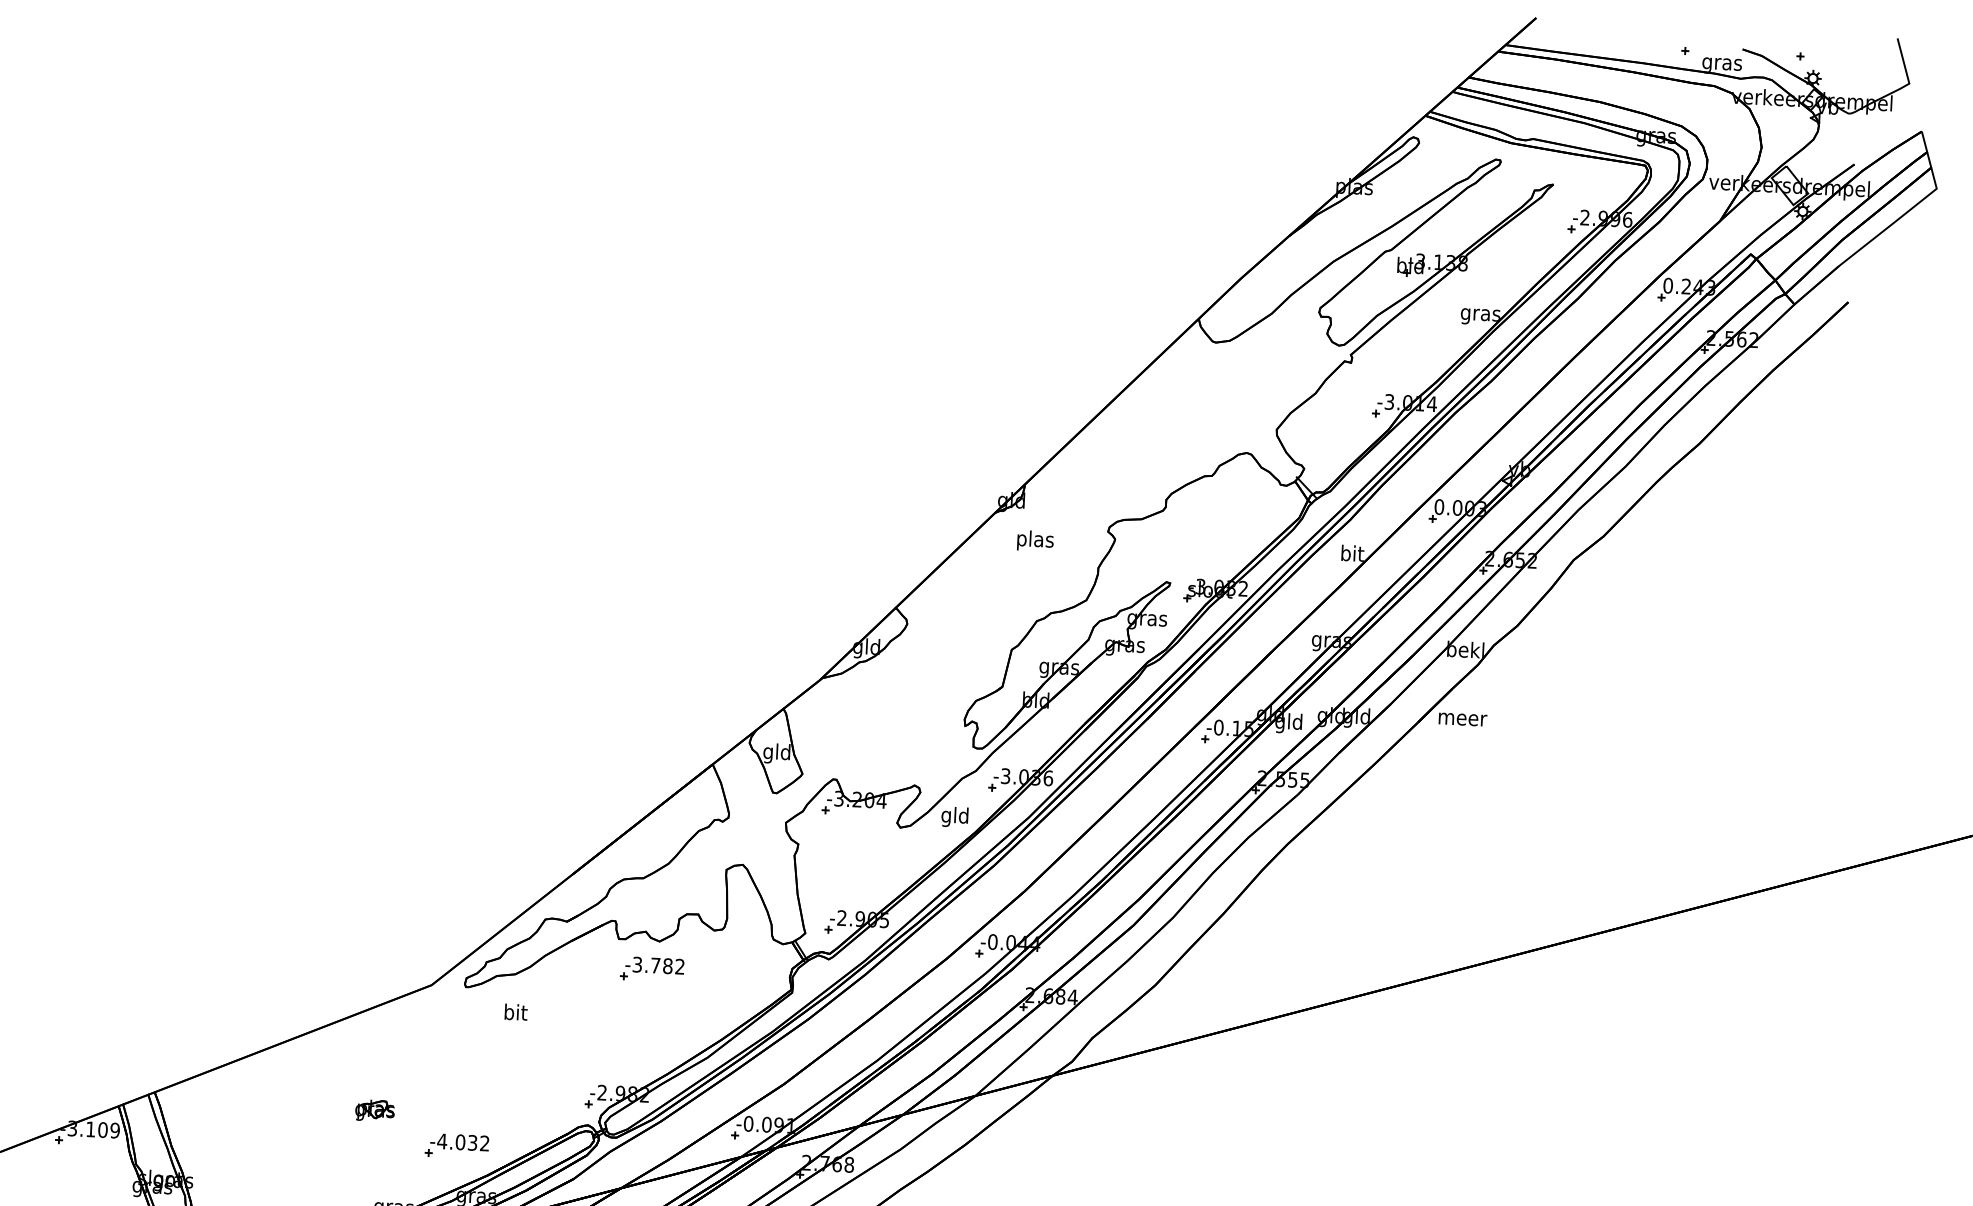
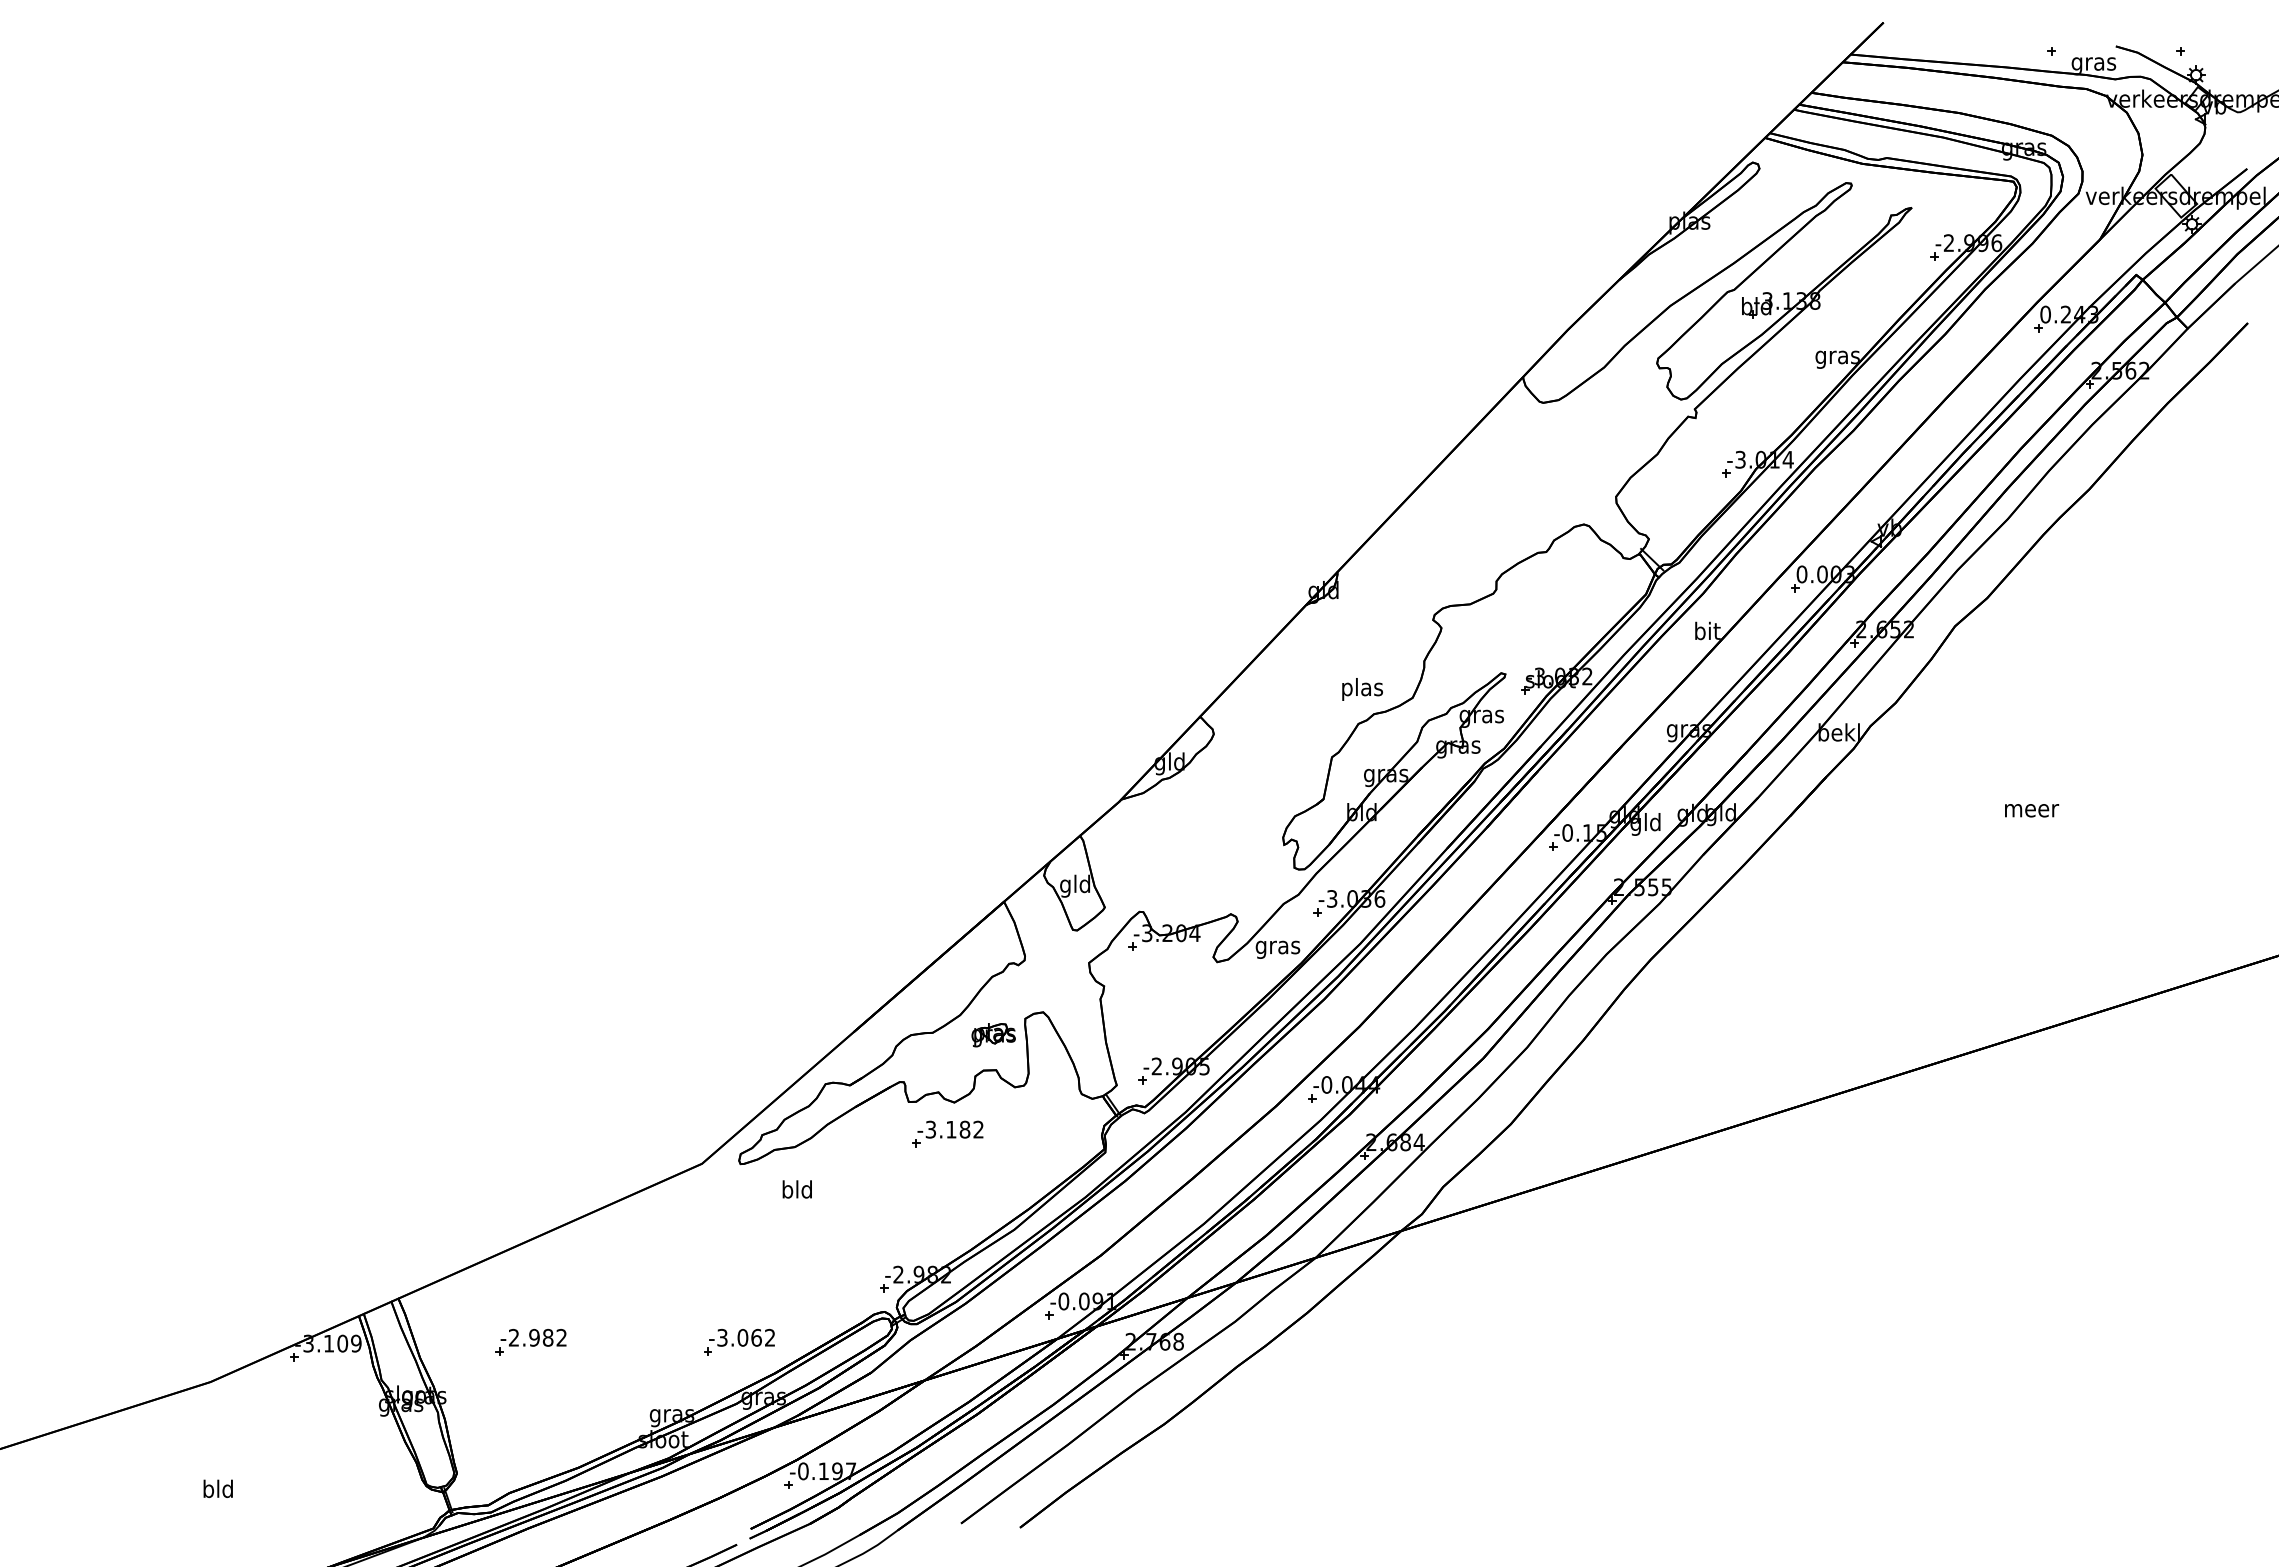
text: (1035, 541) -> (1362, 689), moved
text: (1463, 719) -> (2032, 810), moved
text: (954, 817) -> (1277, 947), gld -> gras
text: (655, 965) -> (951, 1129), -3.782 -> -3.182
text: (514, 1012) -> (796, 1189), bit -> bld
part: (374, 1111) -> (993, 1035), moved
part: (270, 1137) -> (530, 1342), added
text: (456, 1141) -> (738, 1337), -4.032 -> -3.062

